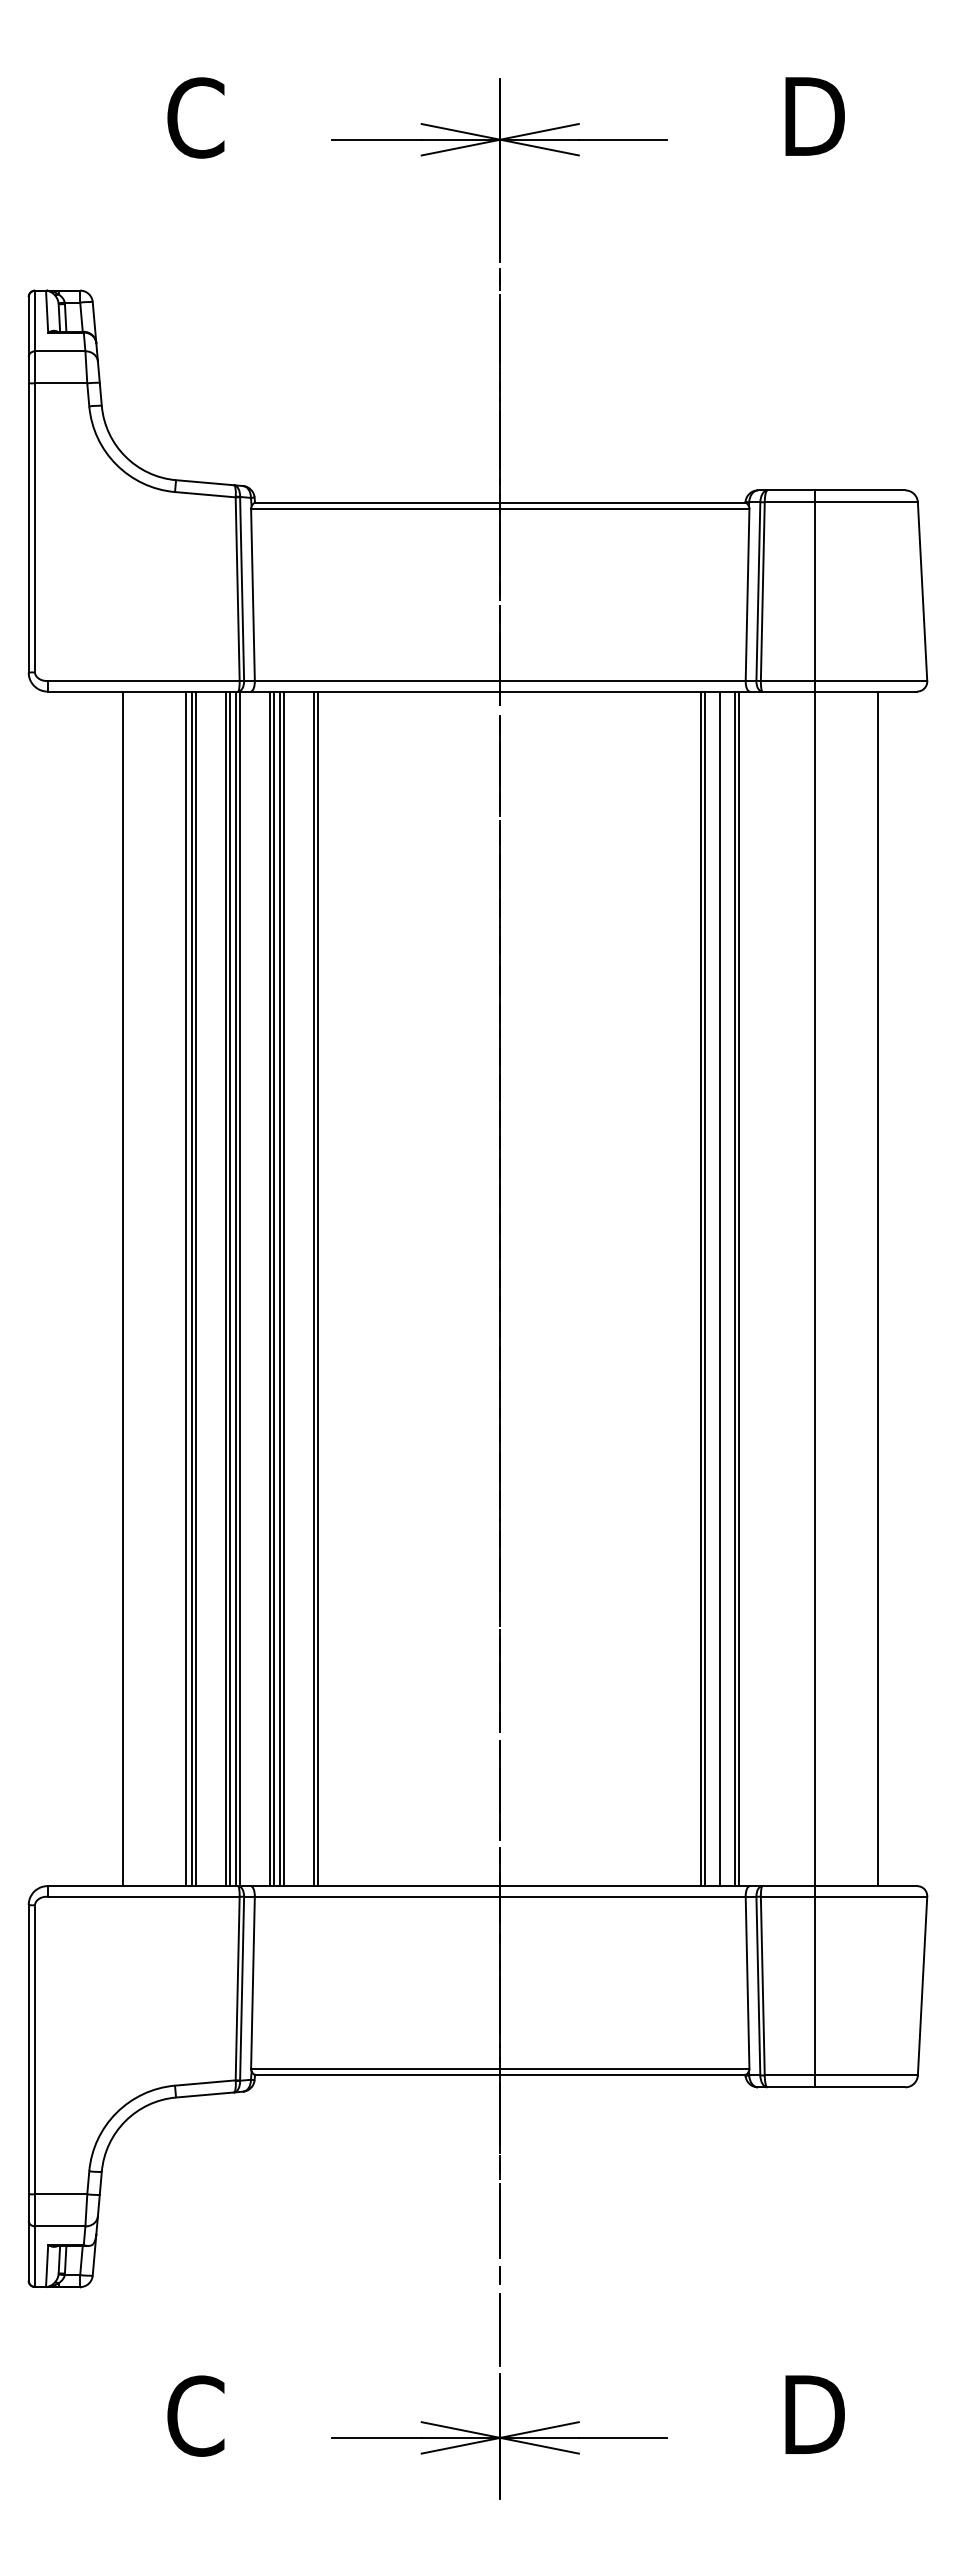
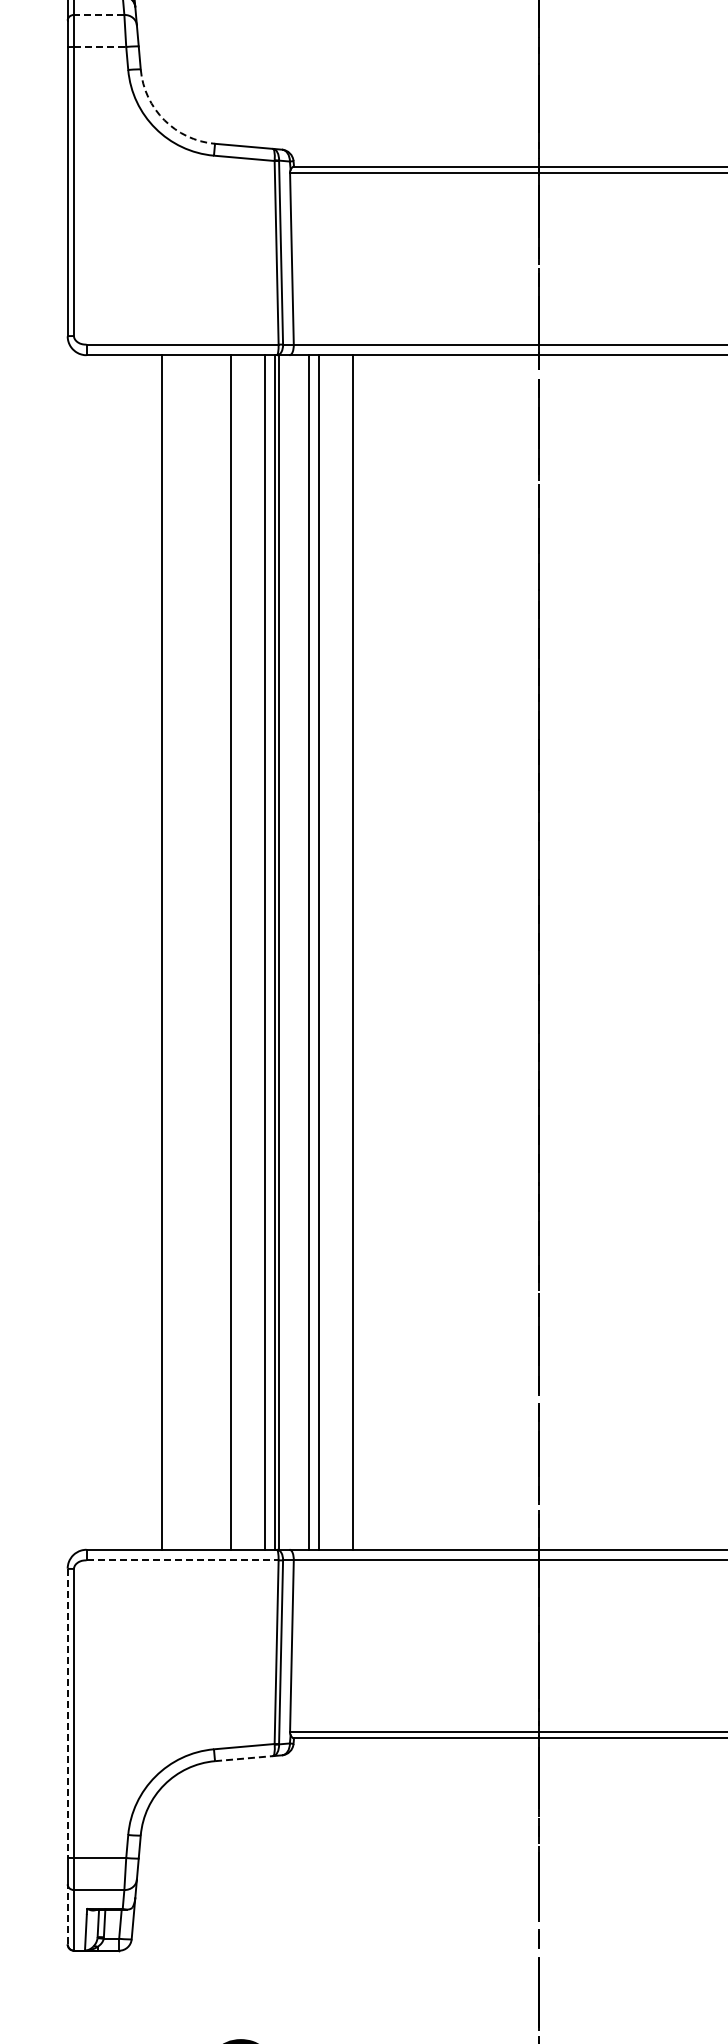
line: (59, 351) -> (98, 15), solid -> dashed
line: (61, 383) -> (100, 47), solid -> dashed
arc: (125, 456) -> (164, 120), solid -> dashed
line: (185, 1288) -> (224, 952), removed
line: (195, 1288) -> (234, 952), removed
line: (229, 1288) -> (268, 952), removed
line: (273, 1288) -> (312, 952), removed
line: (283, 1288) -> (322, 952), removed
line: (317, 1288) -> (356, 952), removed
line: (144, 1896) -> (183, 1560), solid -> dashed
line: (28, 2049) -> (67, 1713), solid -> dashed
line: (205, 2094) -> (244, 1758), solid -> dashed
line: (28, 2250) -> (67, 1914), solid -> dashed

